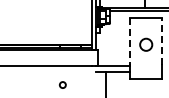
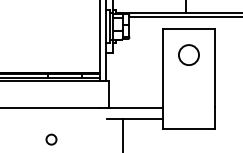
line: (130, 41) -> (163, 67), dashed -> solid
line: (162, 41) -> (215, 67), dashed -> solid
circle: (146, 44) -> (189, 54), moved

